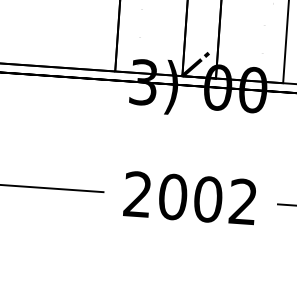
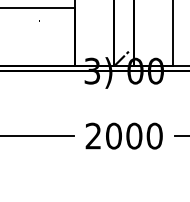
text: (243, 200) -> (154, 135), 2002 -> 2000

